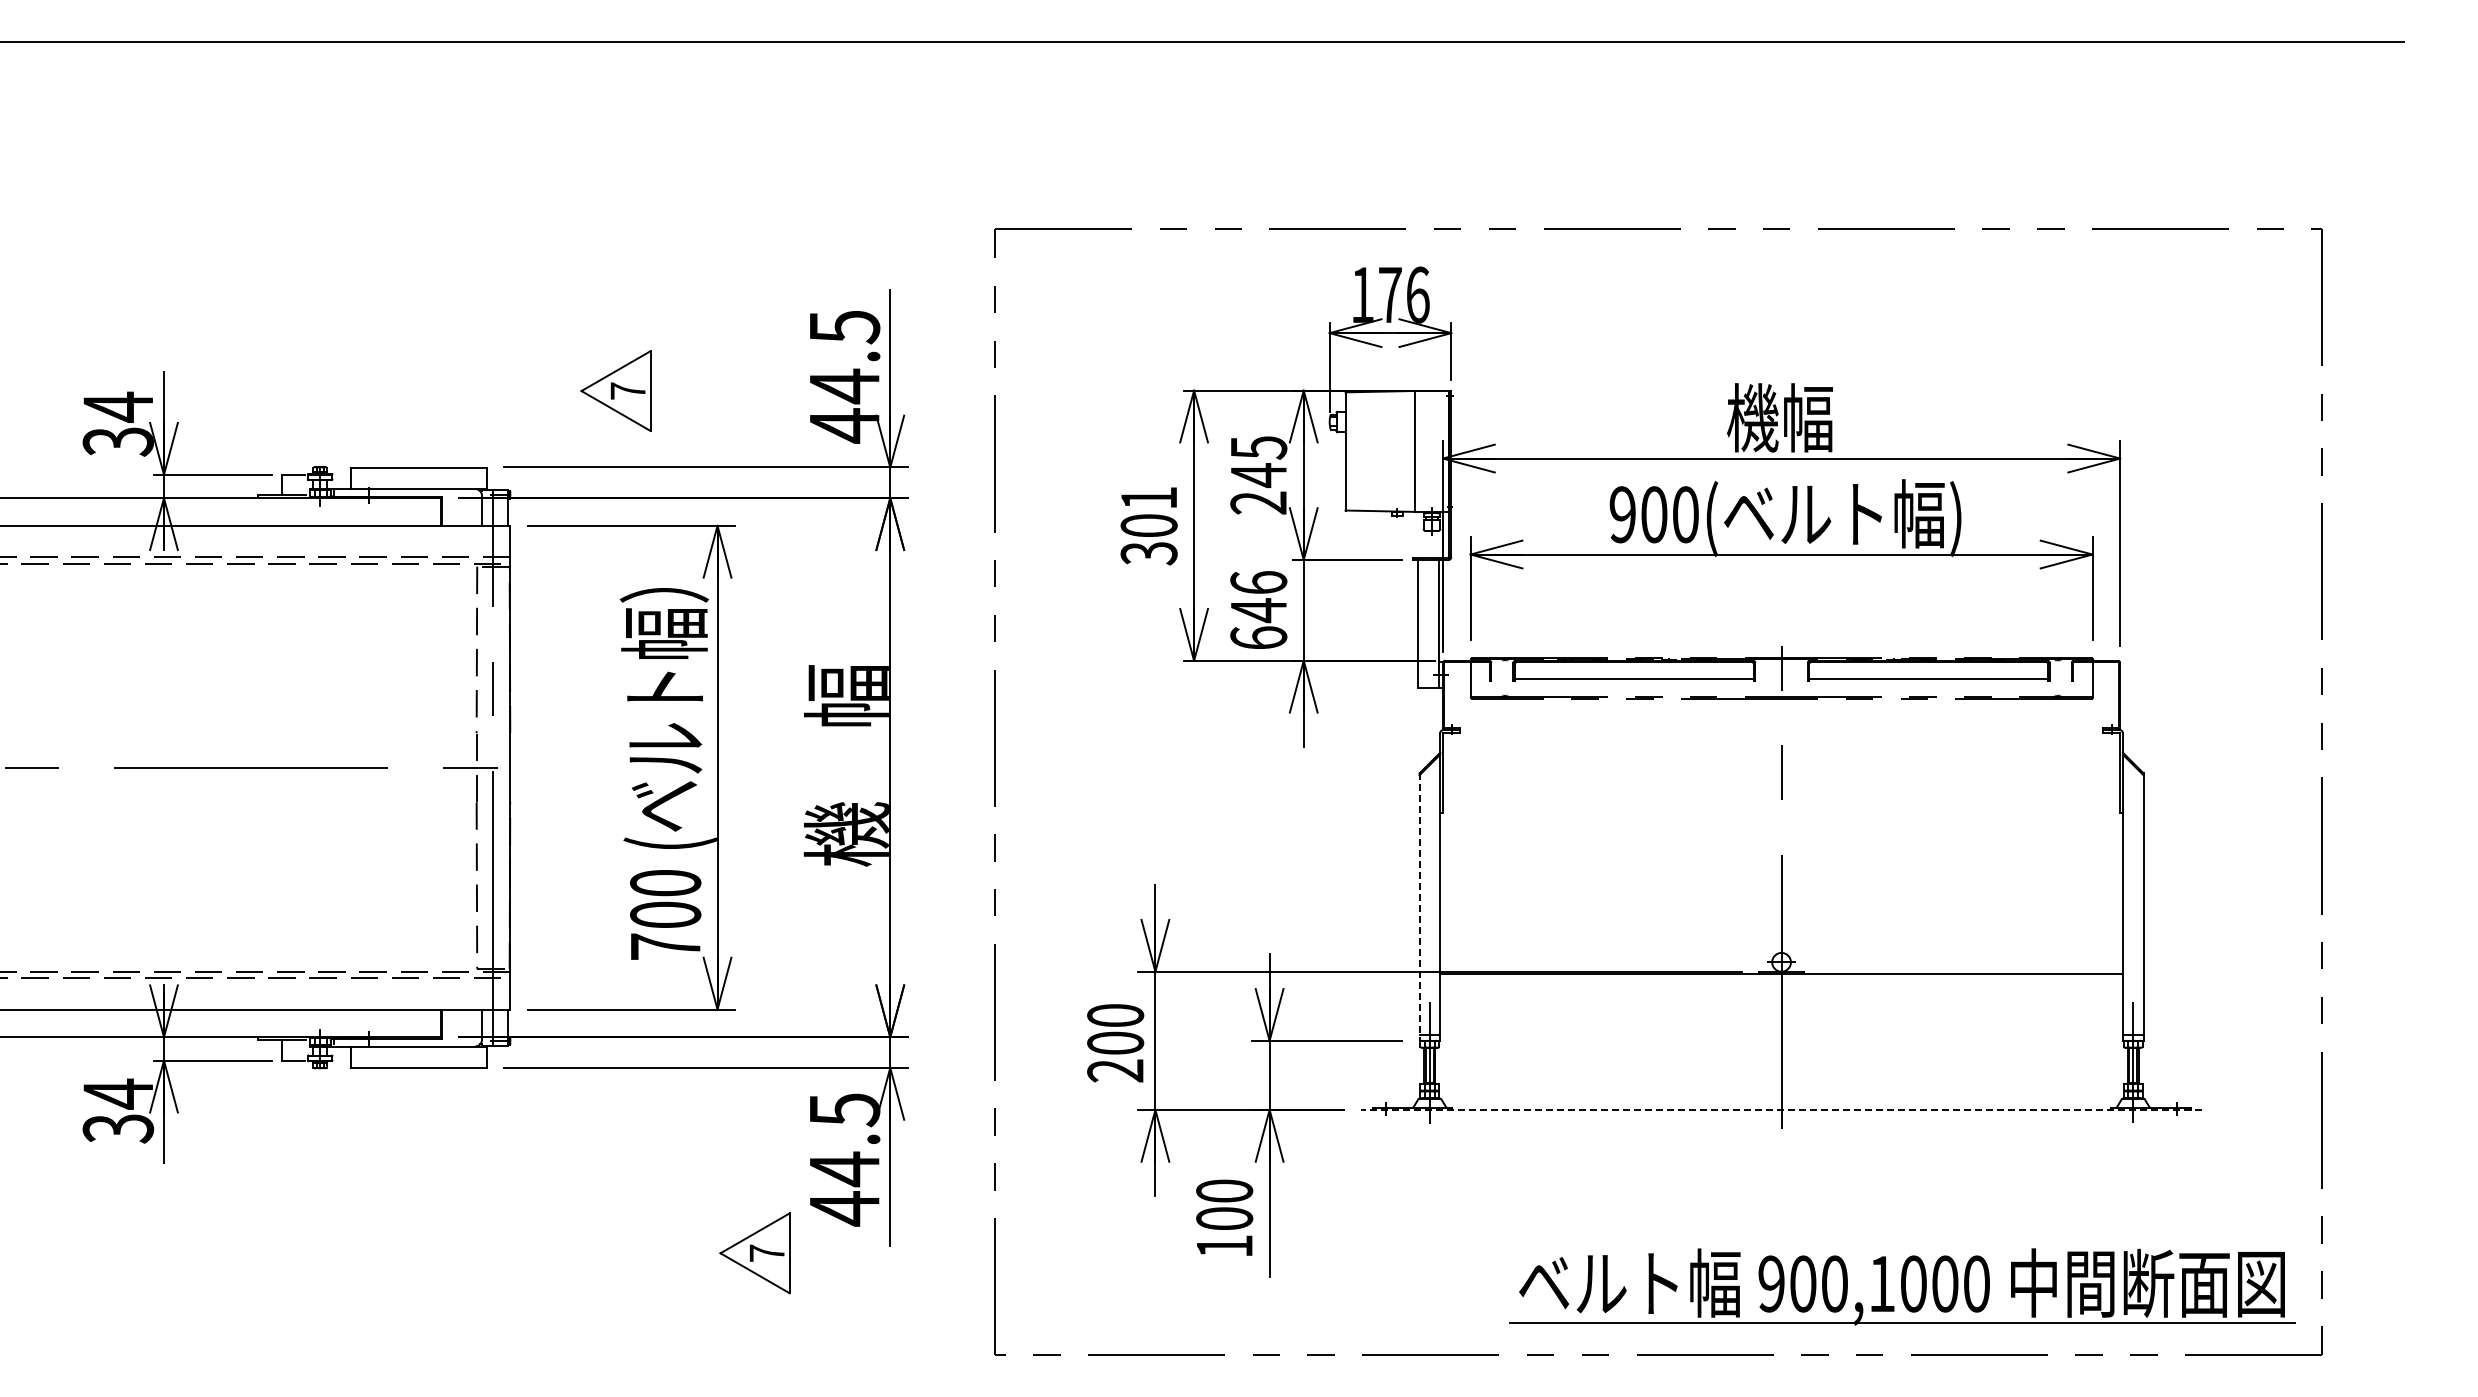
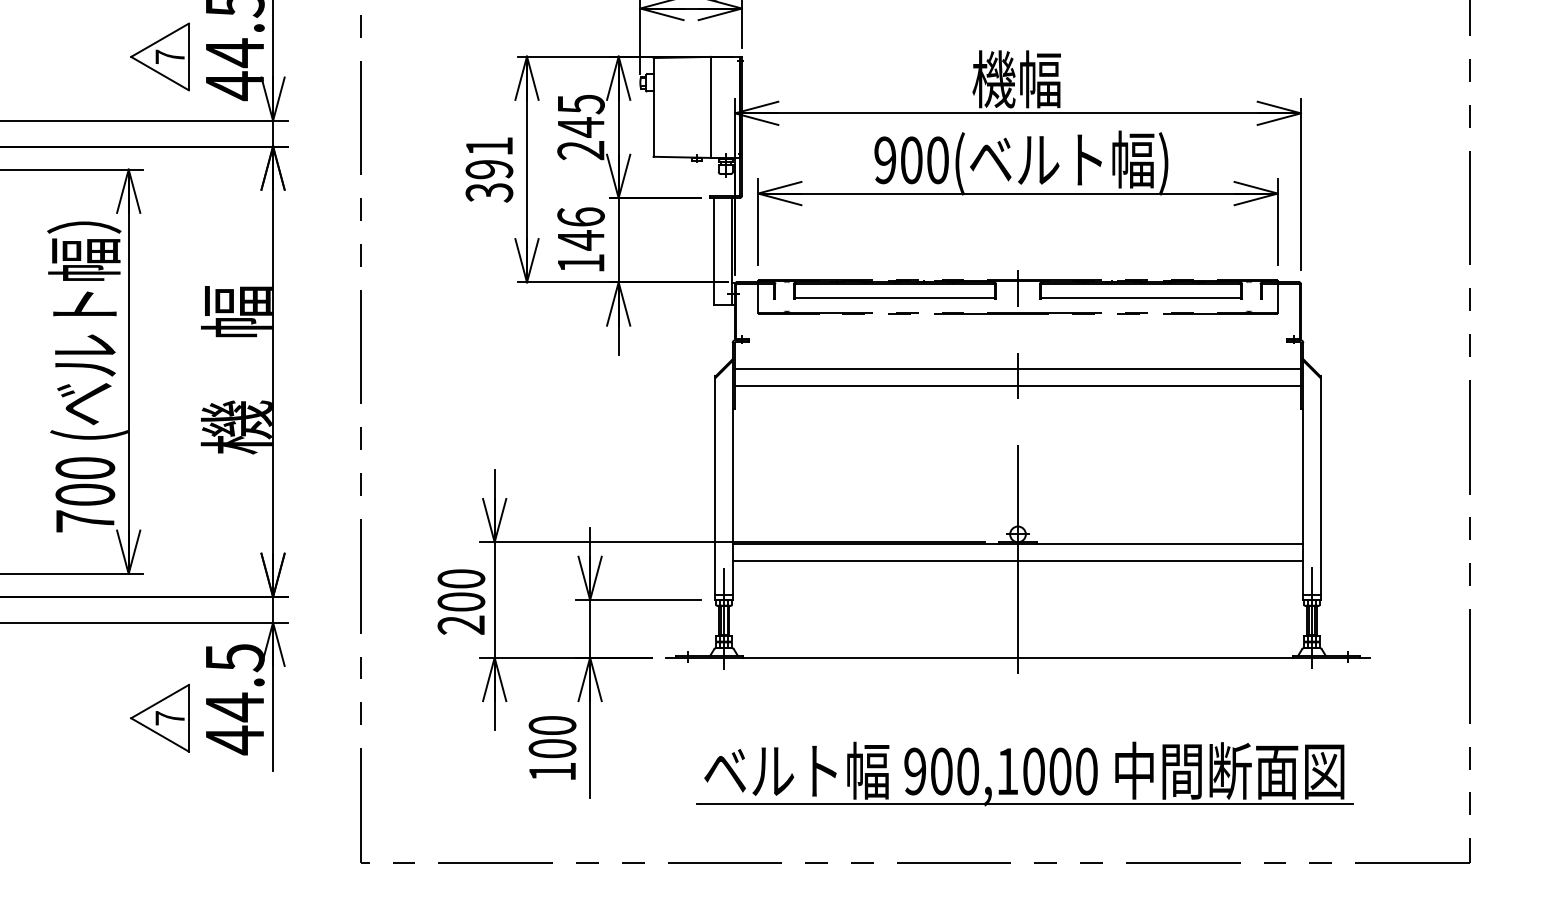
part: (615, 390) -> (159, 56), moved
text: (1148, 525) -> (488, 169), 301 -> 391
text: (1258, 637) -> (580, 262), 646 -> 146
line: (1782, 764) -> (1018, 369), added
line: (1782, 785) -> (1018, 386), added
line: (1419, 907) -> (715, 488), dashed -> solid
line: (1781, 994) -> (1017, 561), added
line: (1781, 1109) -> (1017, 657), dashed -> solid
part: (754, 1253) -> (159, 718), moved
part: (1902, 1286) -> (1024, 773), moved

